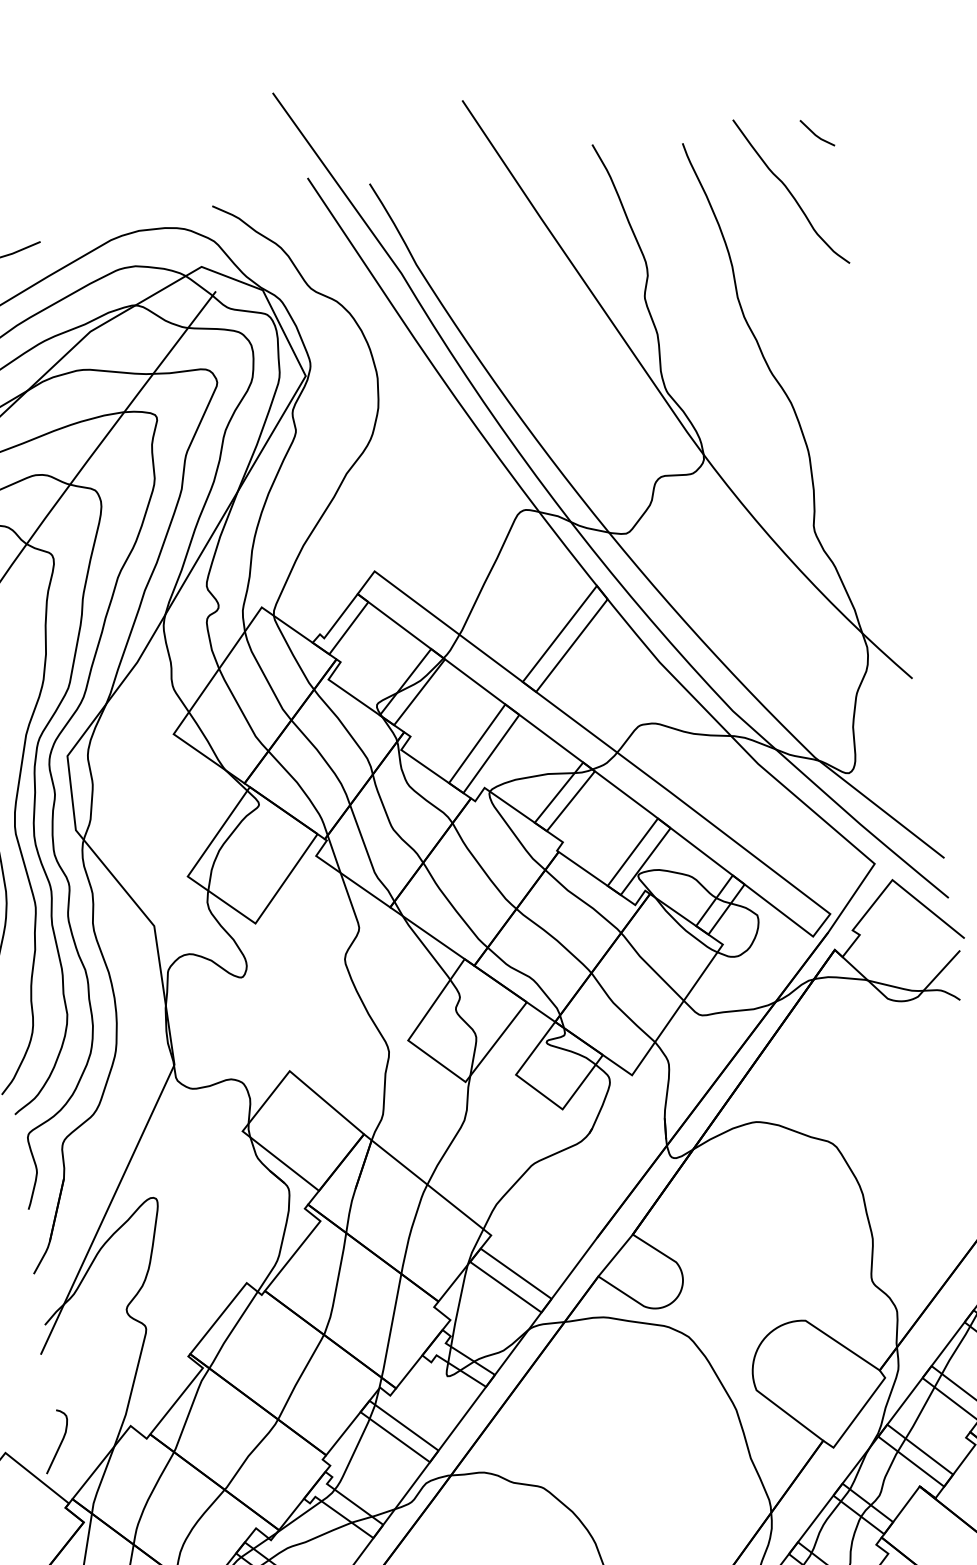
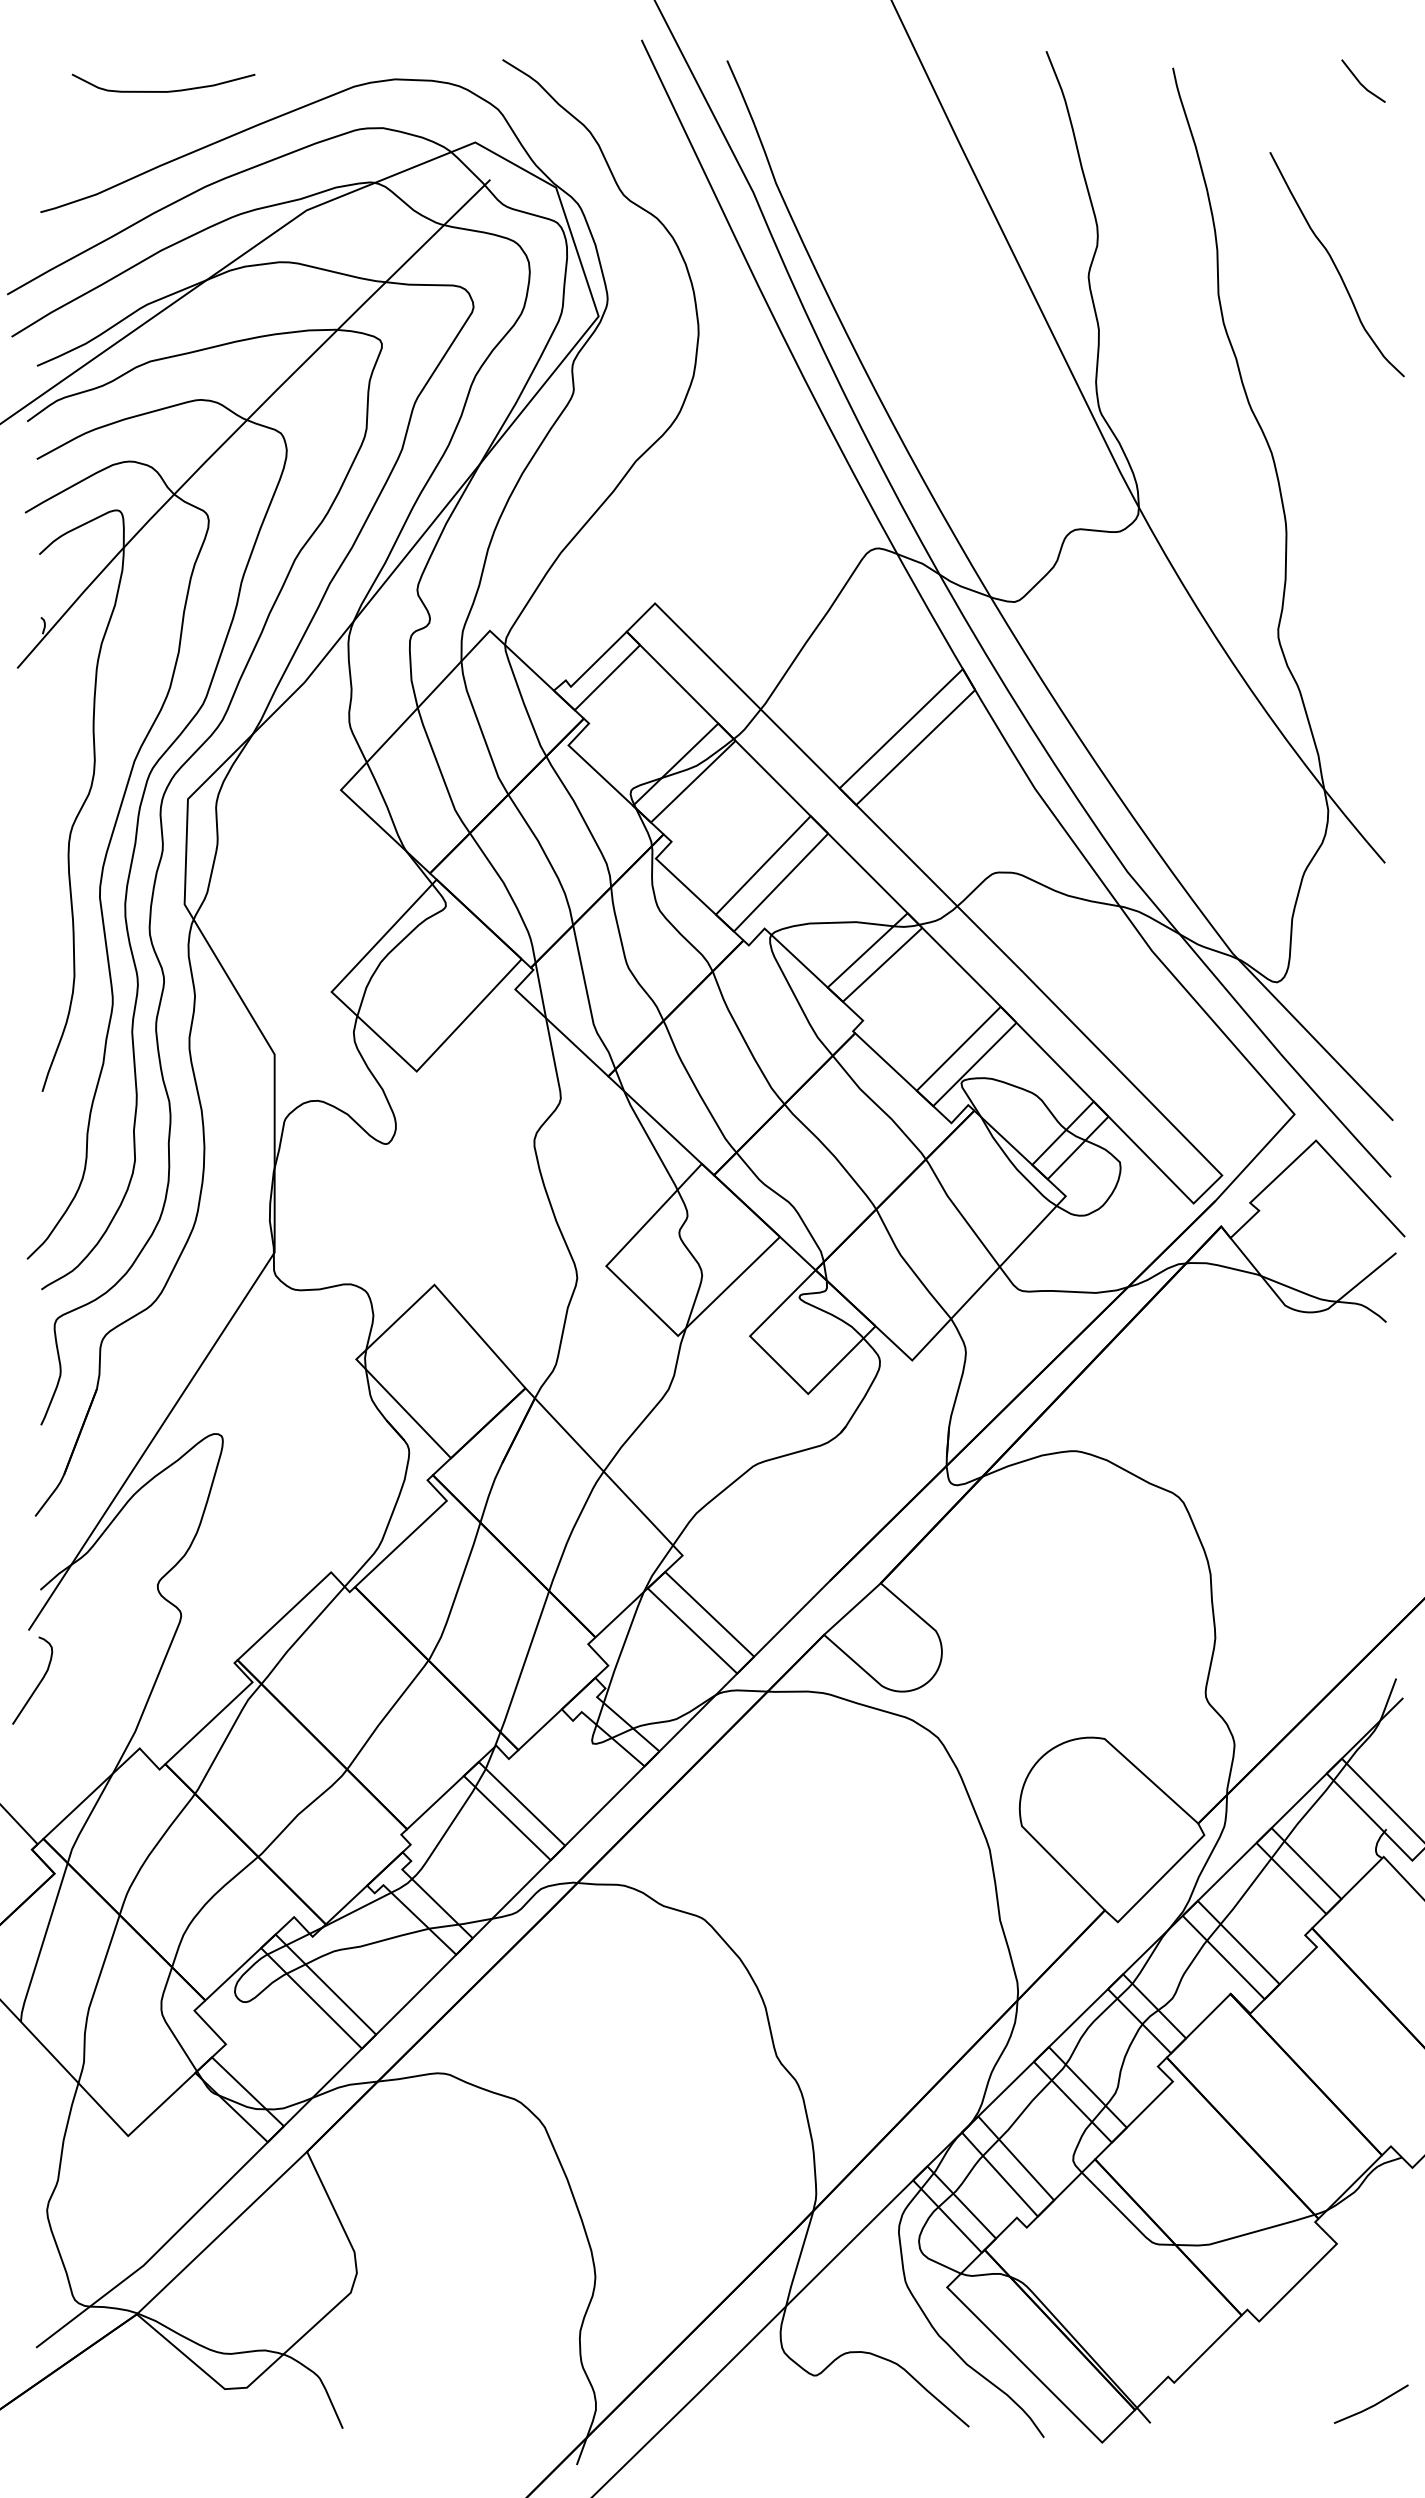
curve: (790, 191) -> (1335, 264), moved
curve: (60, 1443) -> (37, 1684), moved

